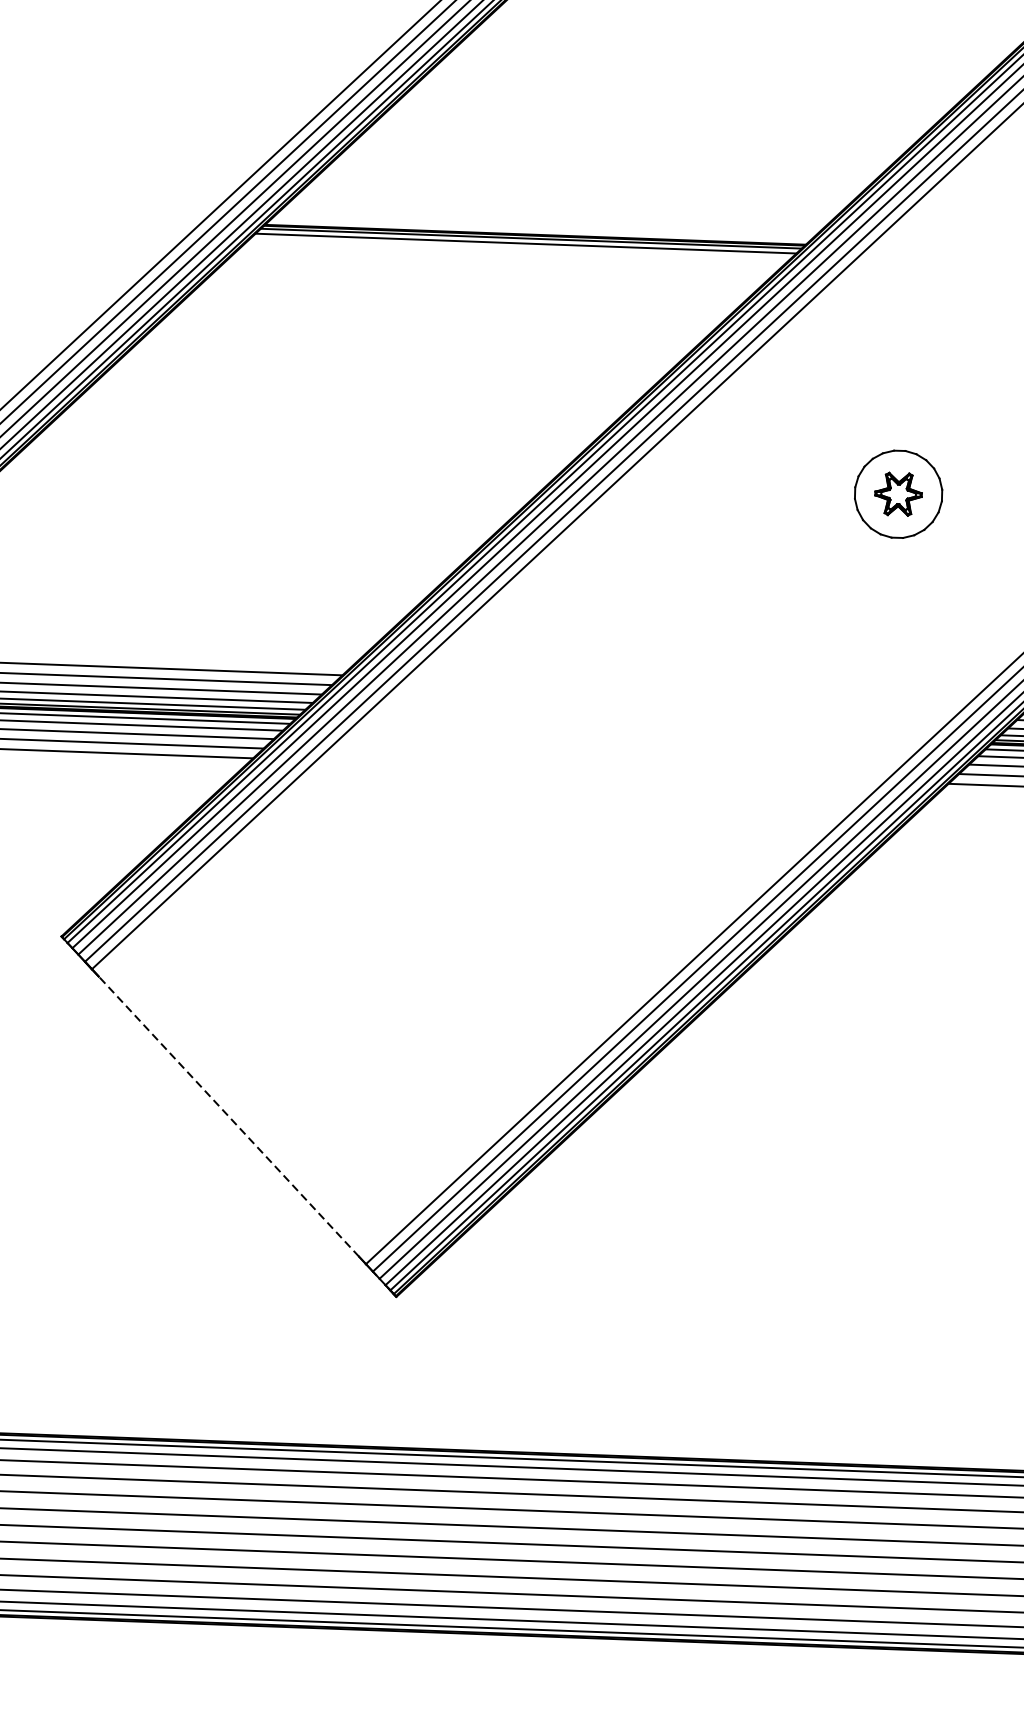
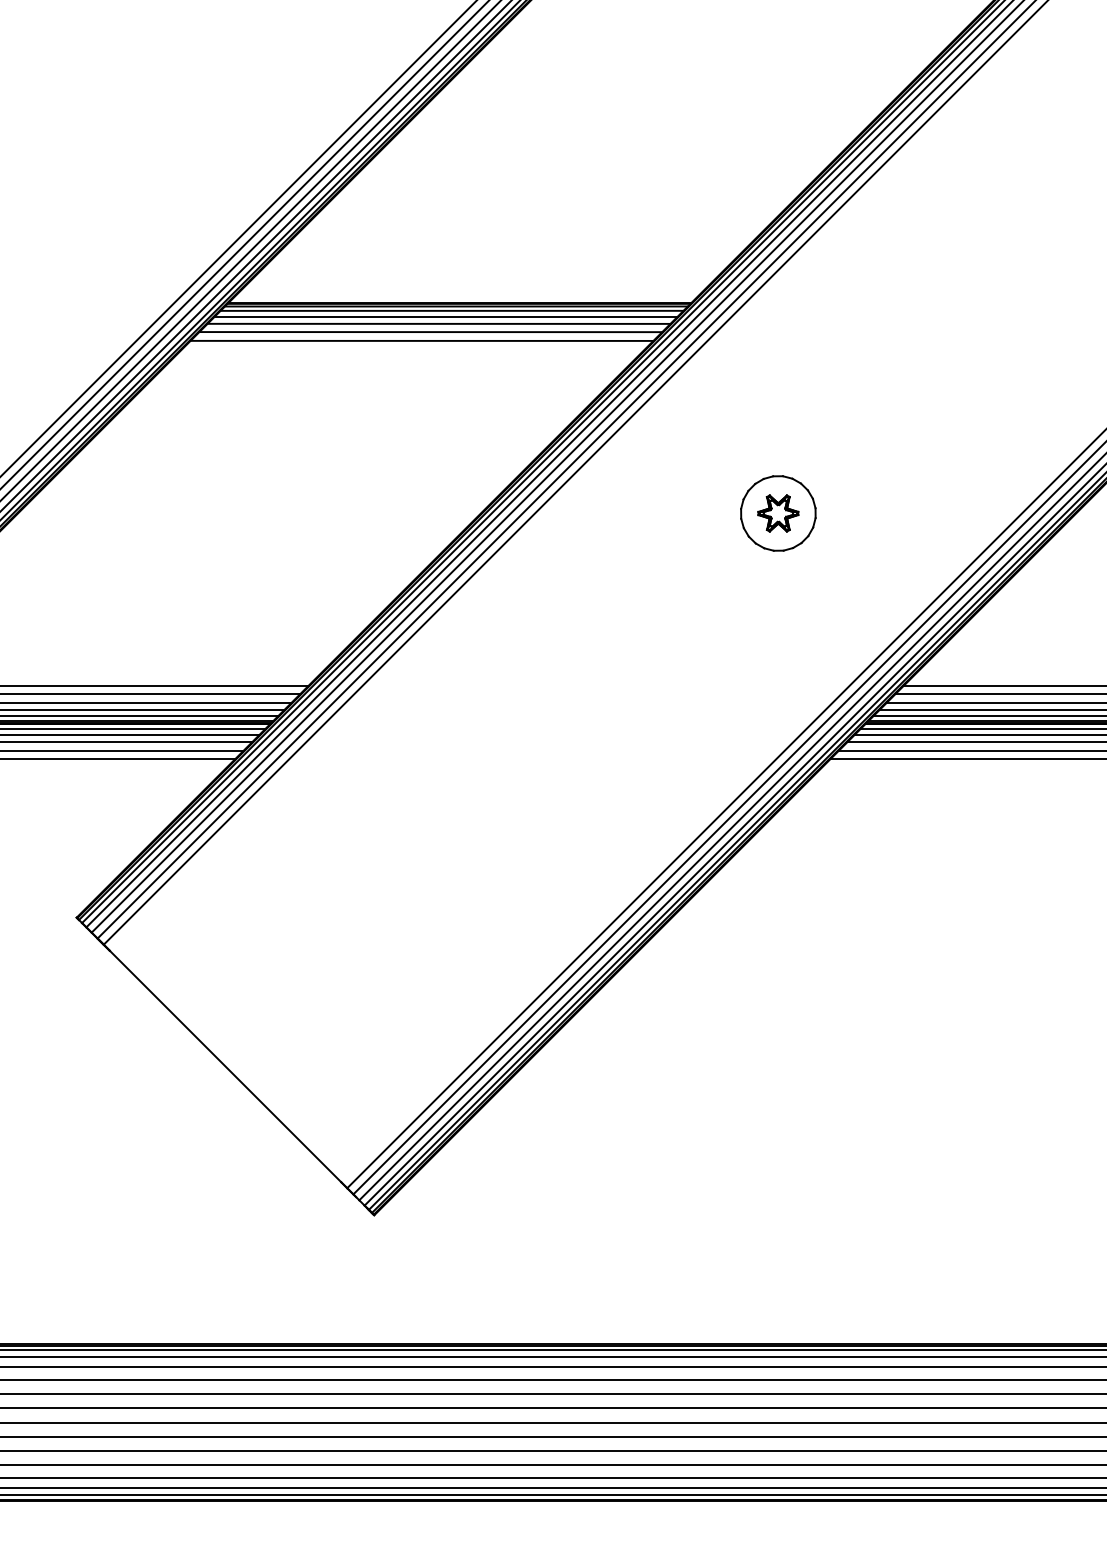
line: (518, 249) -> (445, 316), added
line: (509, 257) -> (438, 323), added
line: (499, 267) -> (430, 332), added
line: (489, 276) -> (421, 340), added
line: (228, 1116) -> (225, 1066), dashed -> solid

